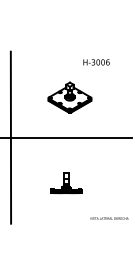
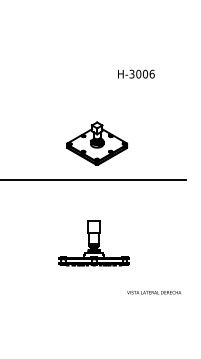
part: (70, 97) -> (97, 143), moved
line: (10, 137) -> (16, 179), removed
part: (65, 182) -> (93, 242), size x1.6

